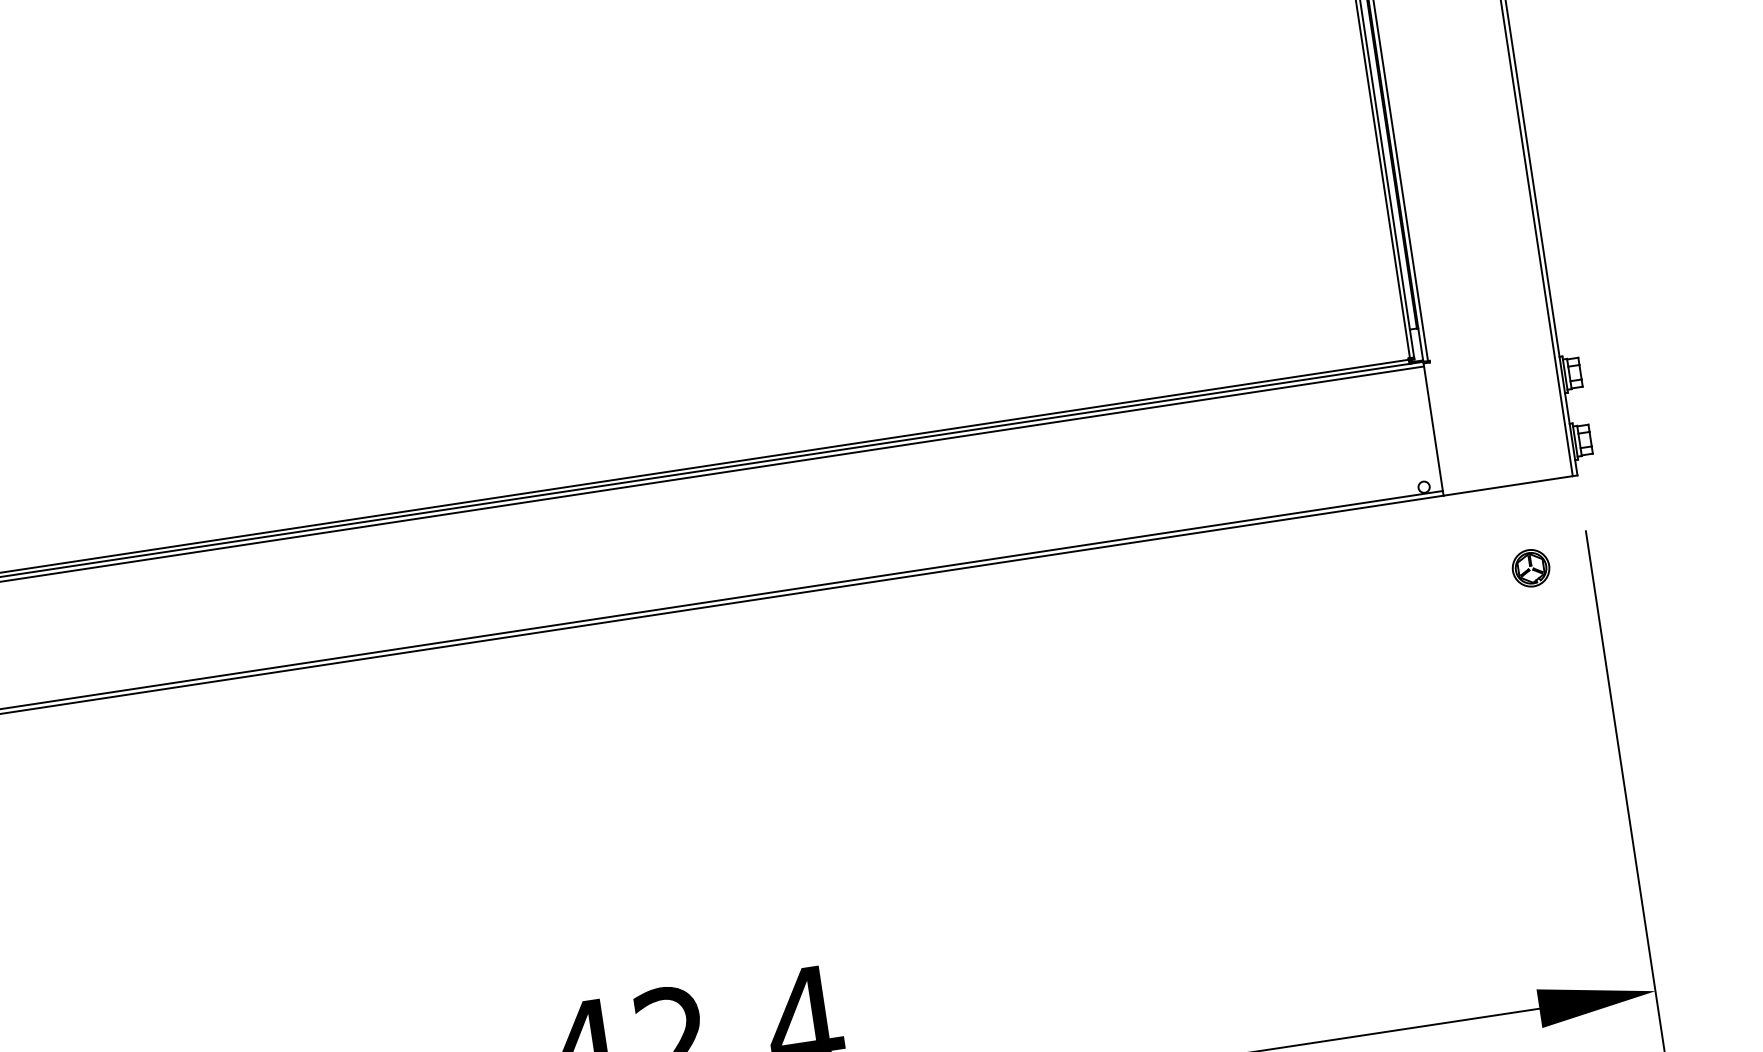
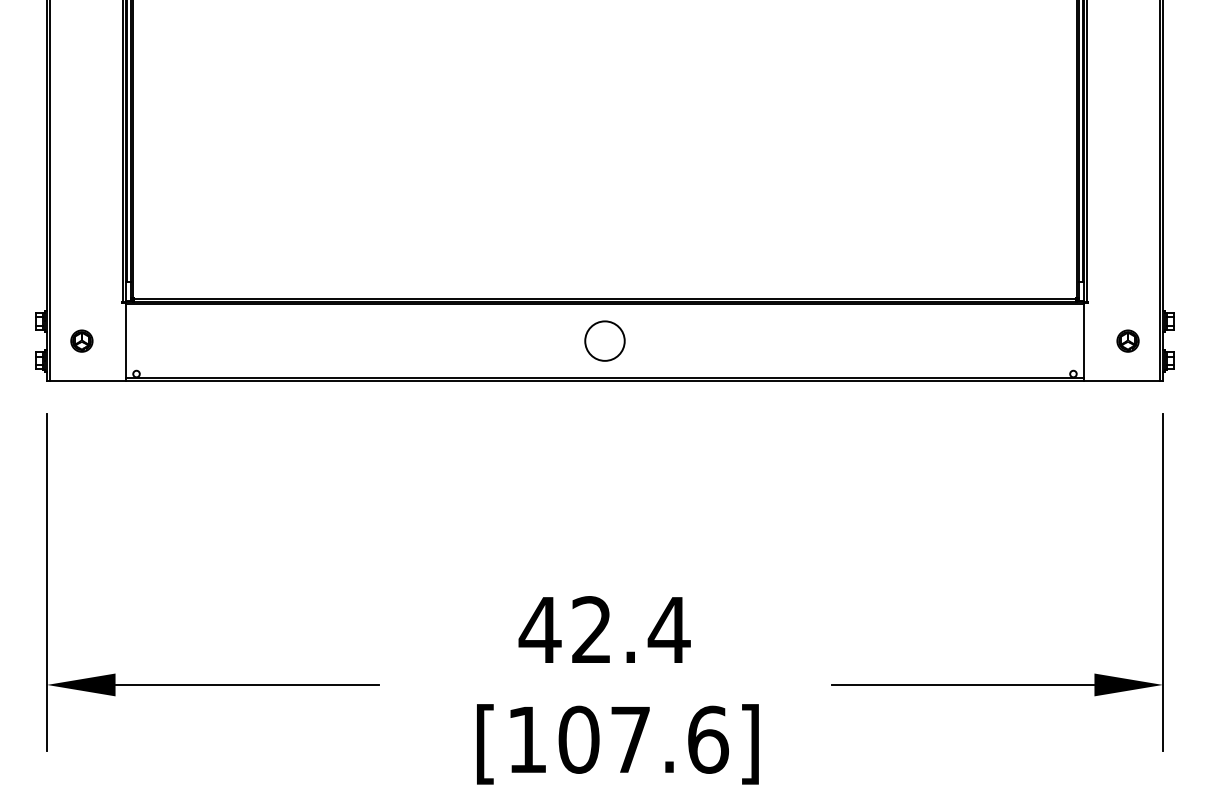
circle: (620, 550) -> (604, 340), added
part: (1529, 567) -> (1127, 340), moved

